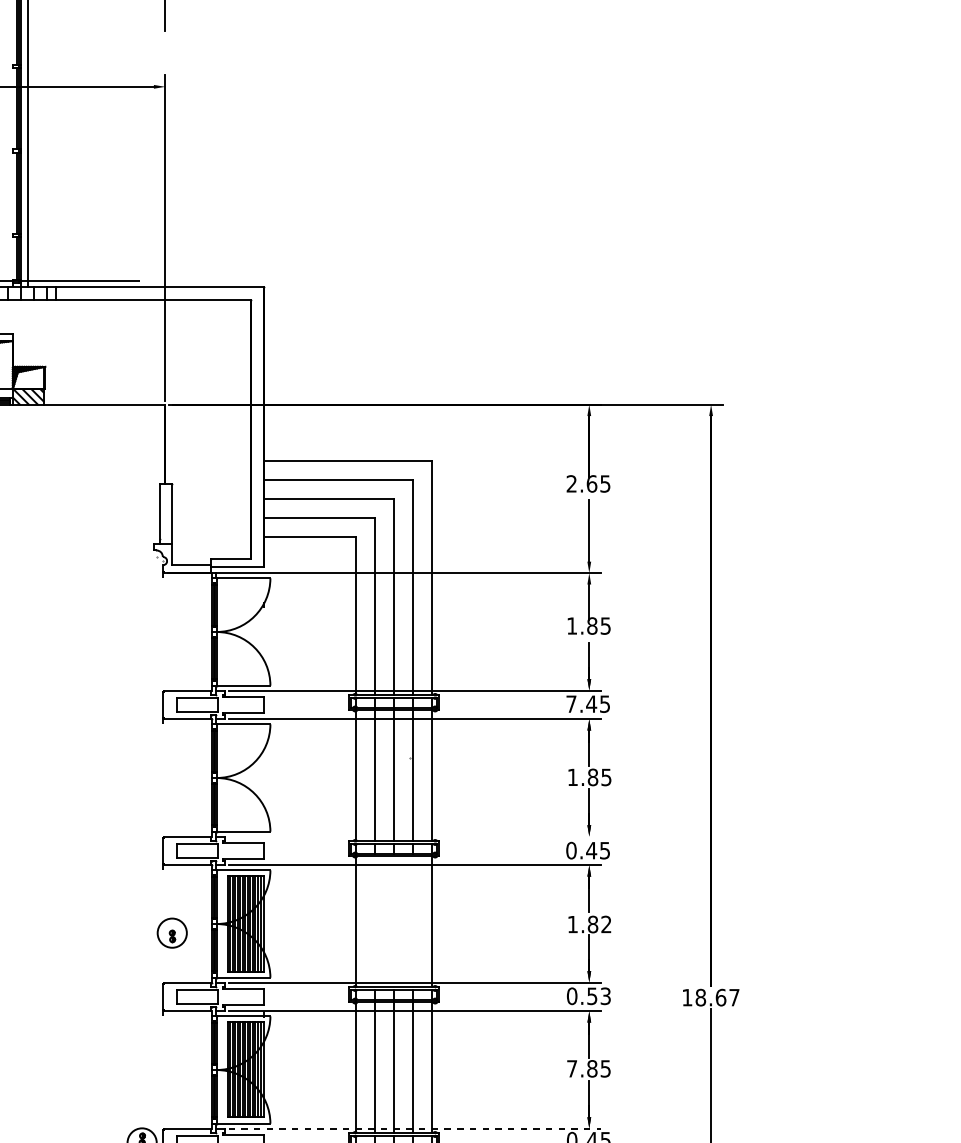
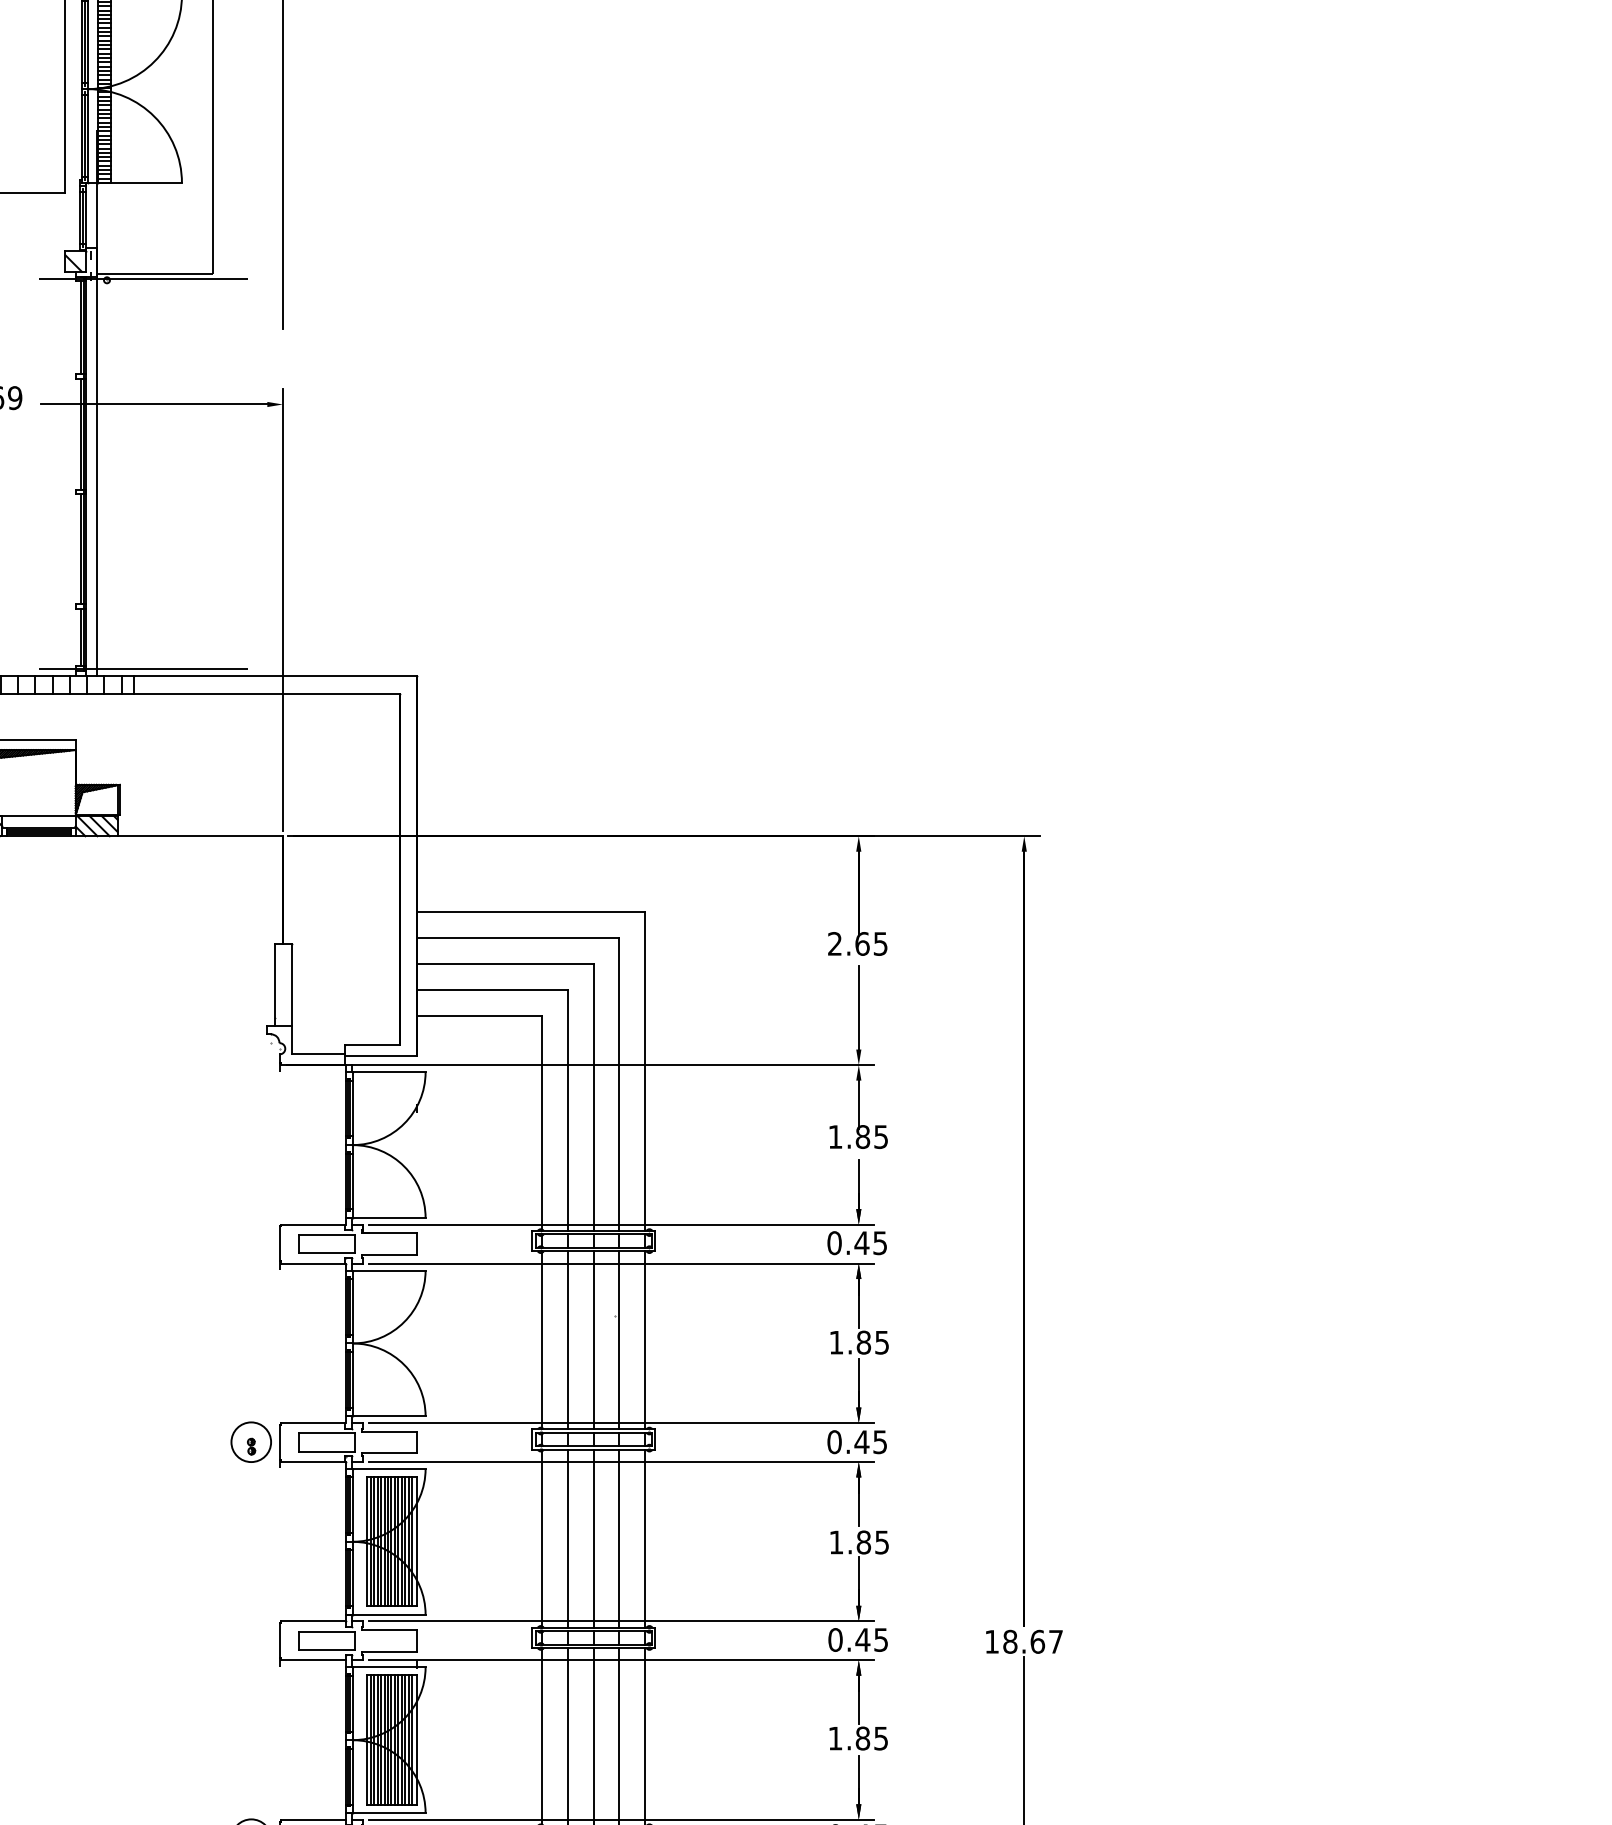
text: (571, 704) -> (834, 1243), 7.45 -> 0.45
line: (414, 836) -> (621, 1423), added
line: (374, 921) -> (567, 1538), added
line: (394, 921) -> (593, 1538), added
line: (413, 921) -> (619, 1538), added
text: (605, 924) -> (881, 1542), 1.82 -> 1.85
part: (171, 932) -> (250, 1441), moved
text: (598, 995) -> (871, 1639), 0.53 -> 0.45
text: (572, 1068) -> (835, 1738), 7.85 -> 1.85
line: (414, 1128) -> (621, 1819), dashed -> solid

